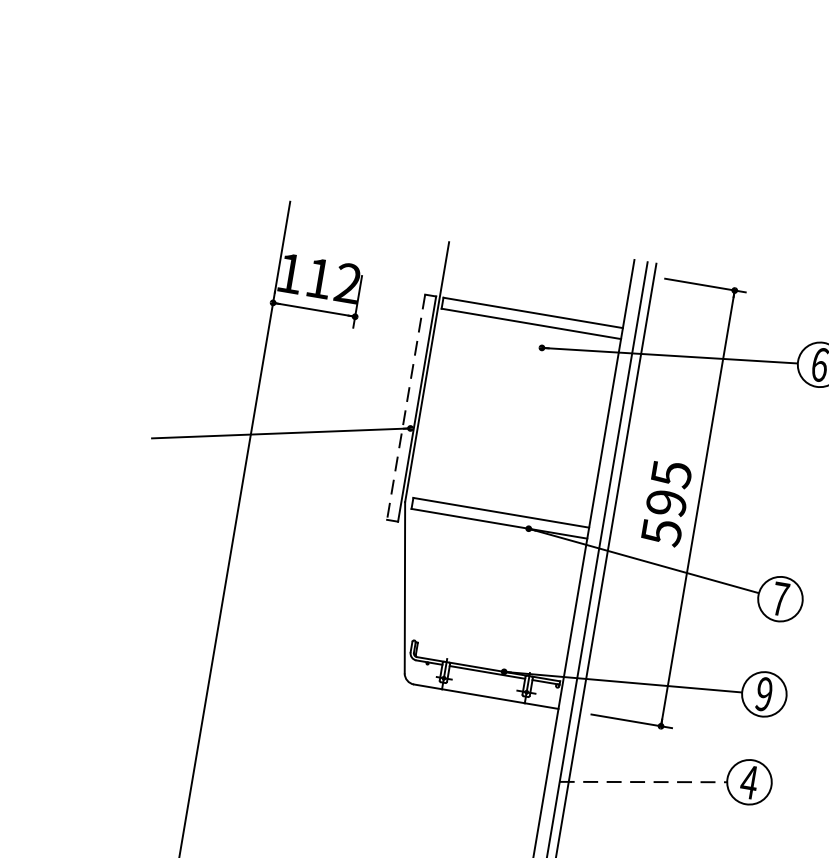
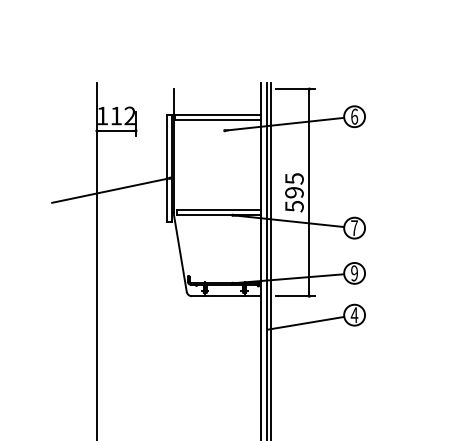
line: (405, 406) -> (166, 168), dashed -> solid
line: (645, 782) -> (306, 323), dashed -> solid

